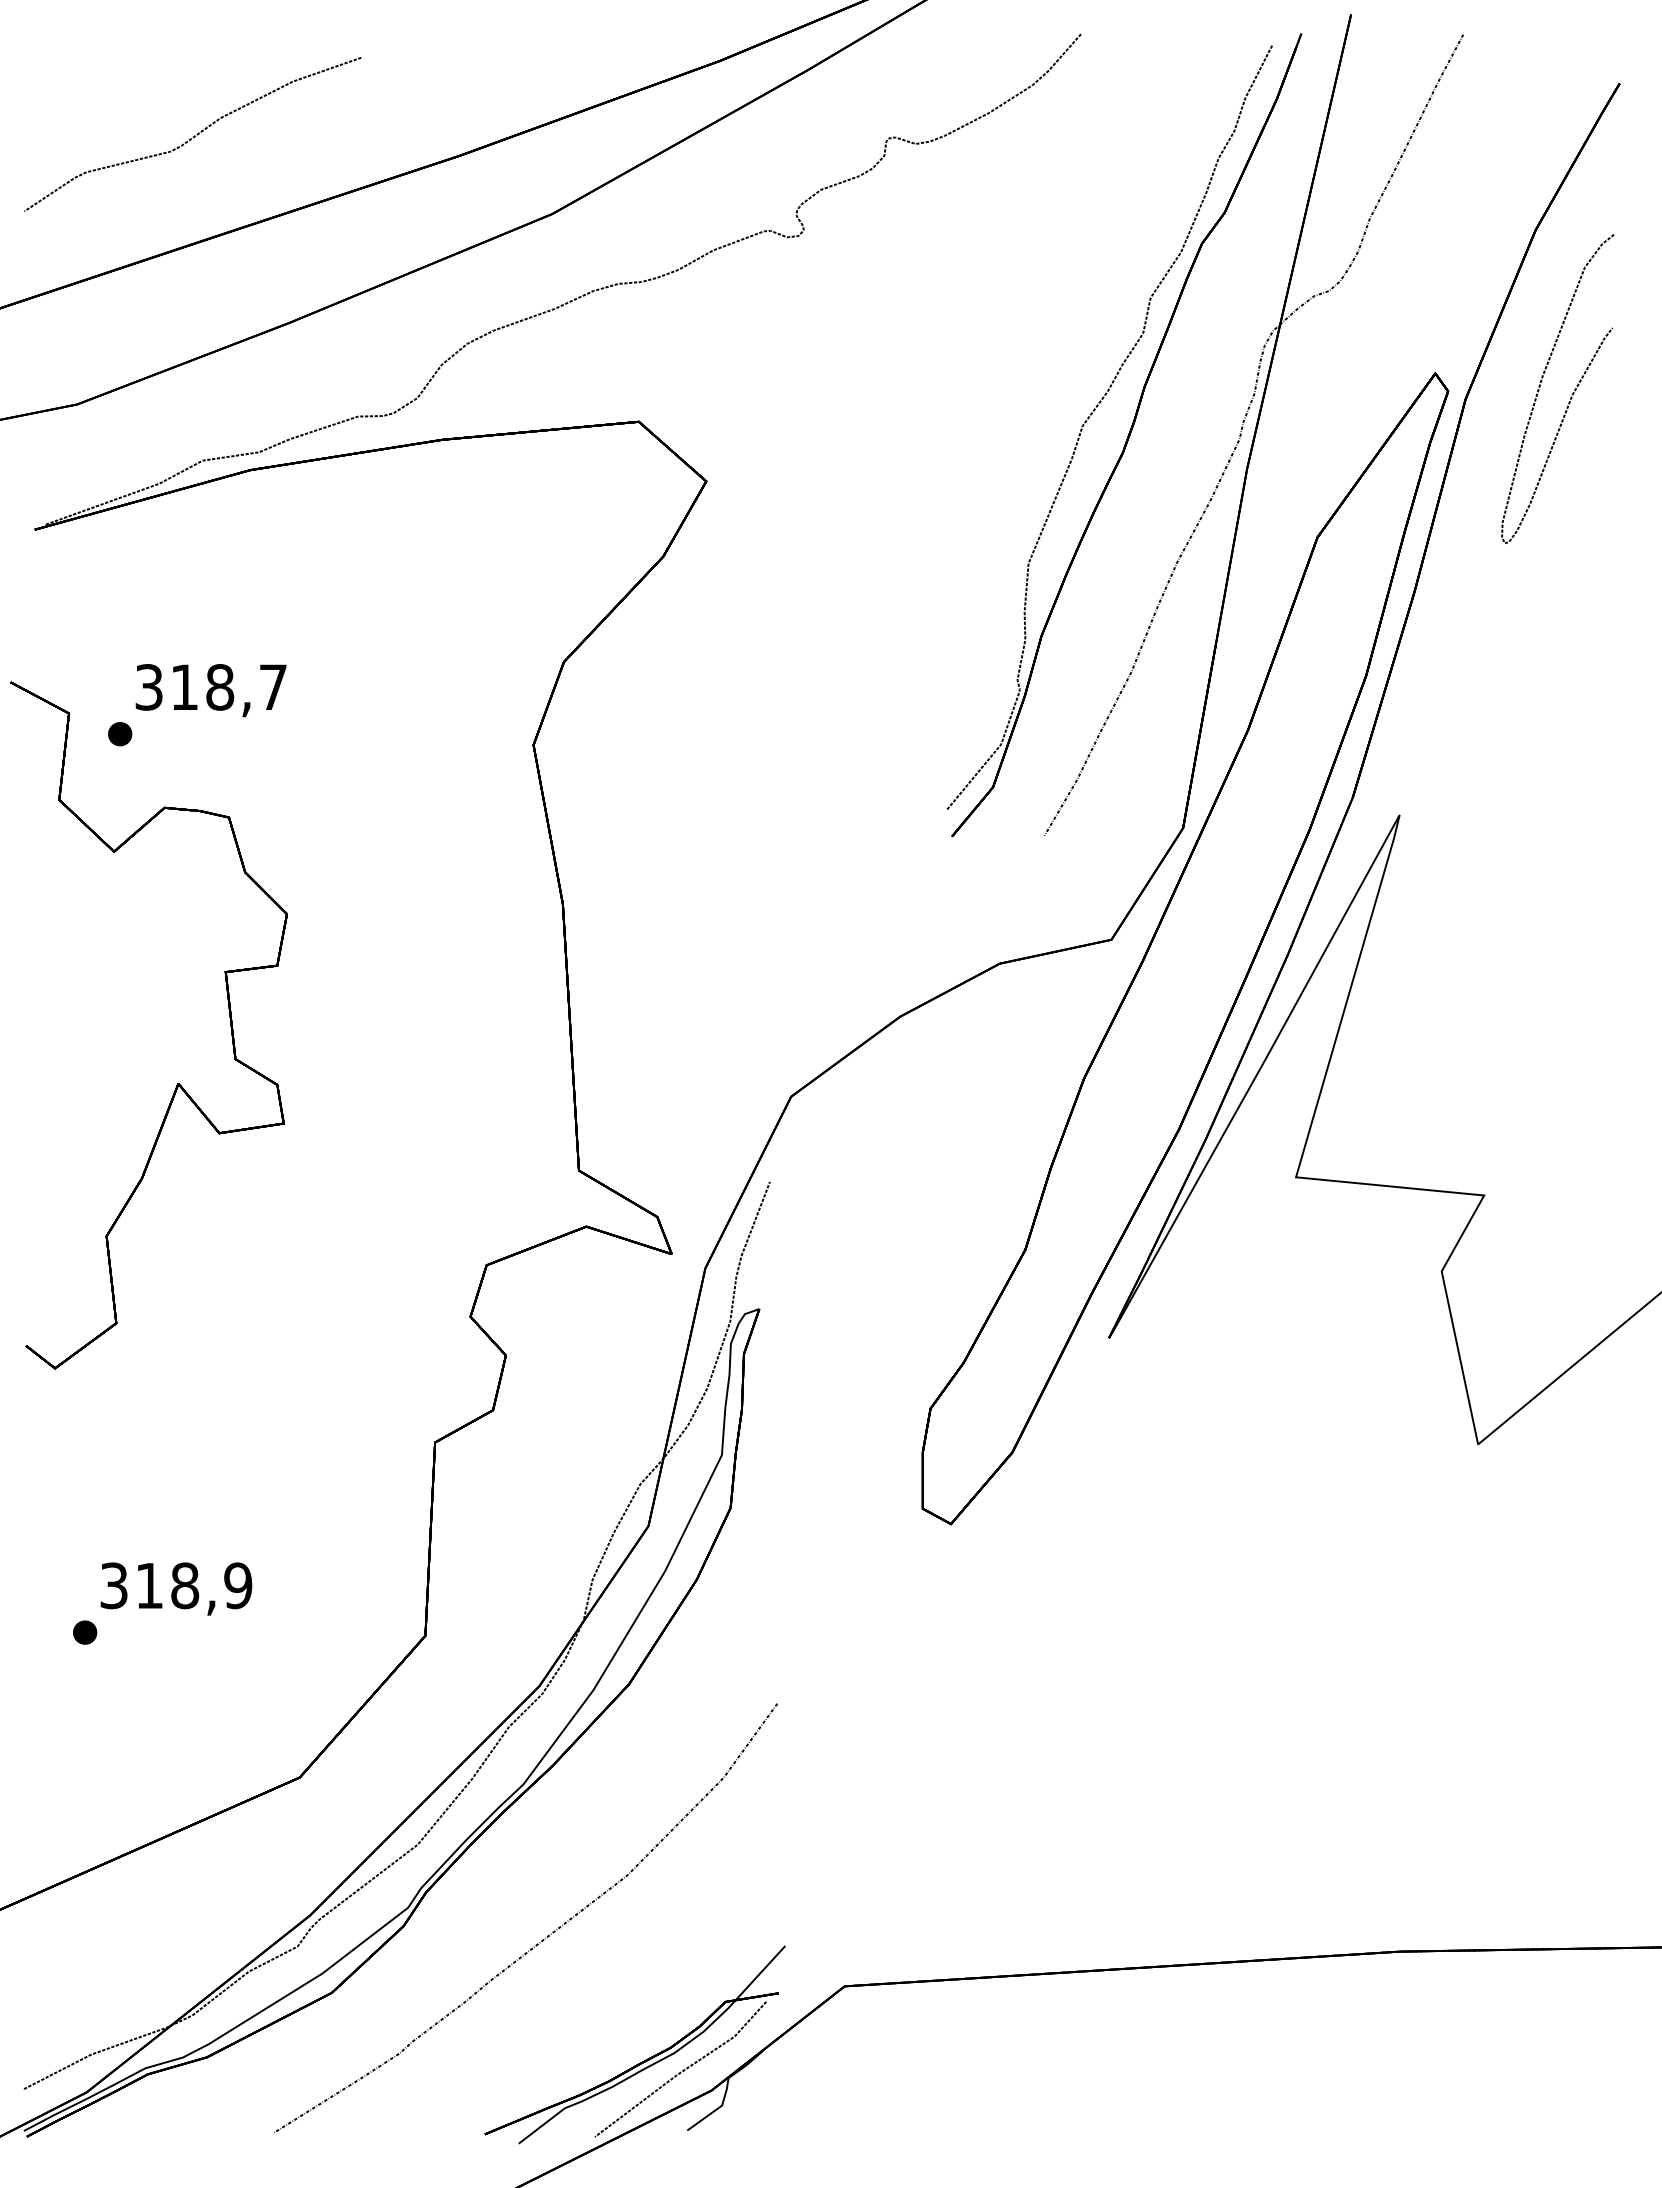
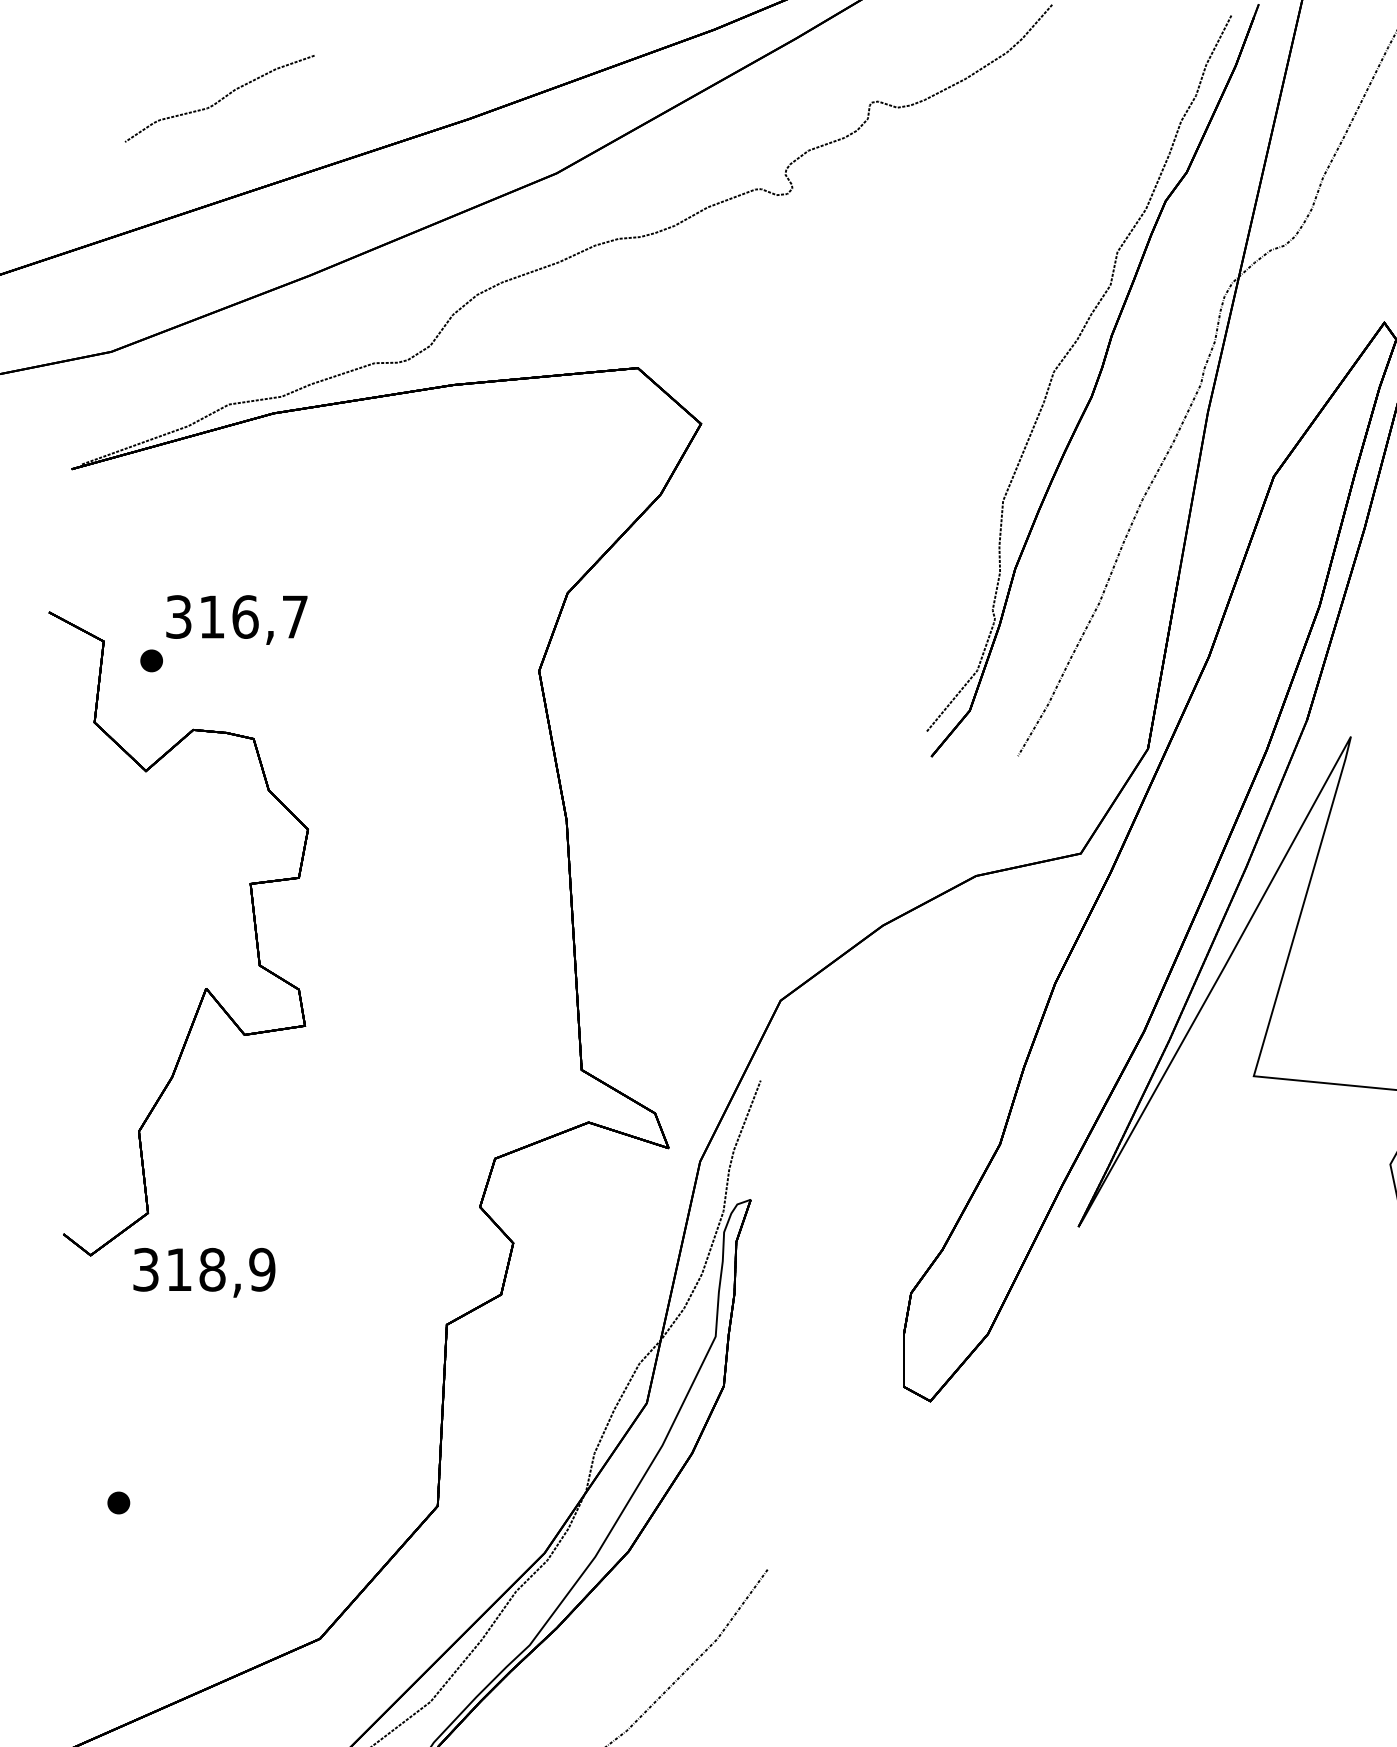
part: (192, 134) -> (219, 98), size x0.6
text: (220, 687) -> (245, 617), 318,7 -> 316,7
text: (176, 1588) -> (204, 1272), moved

